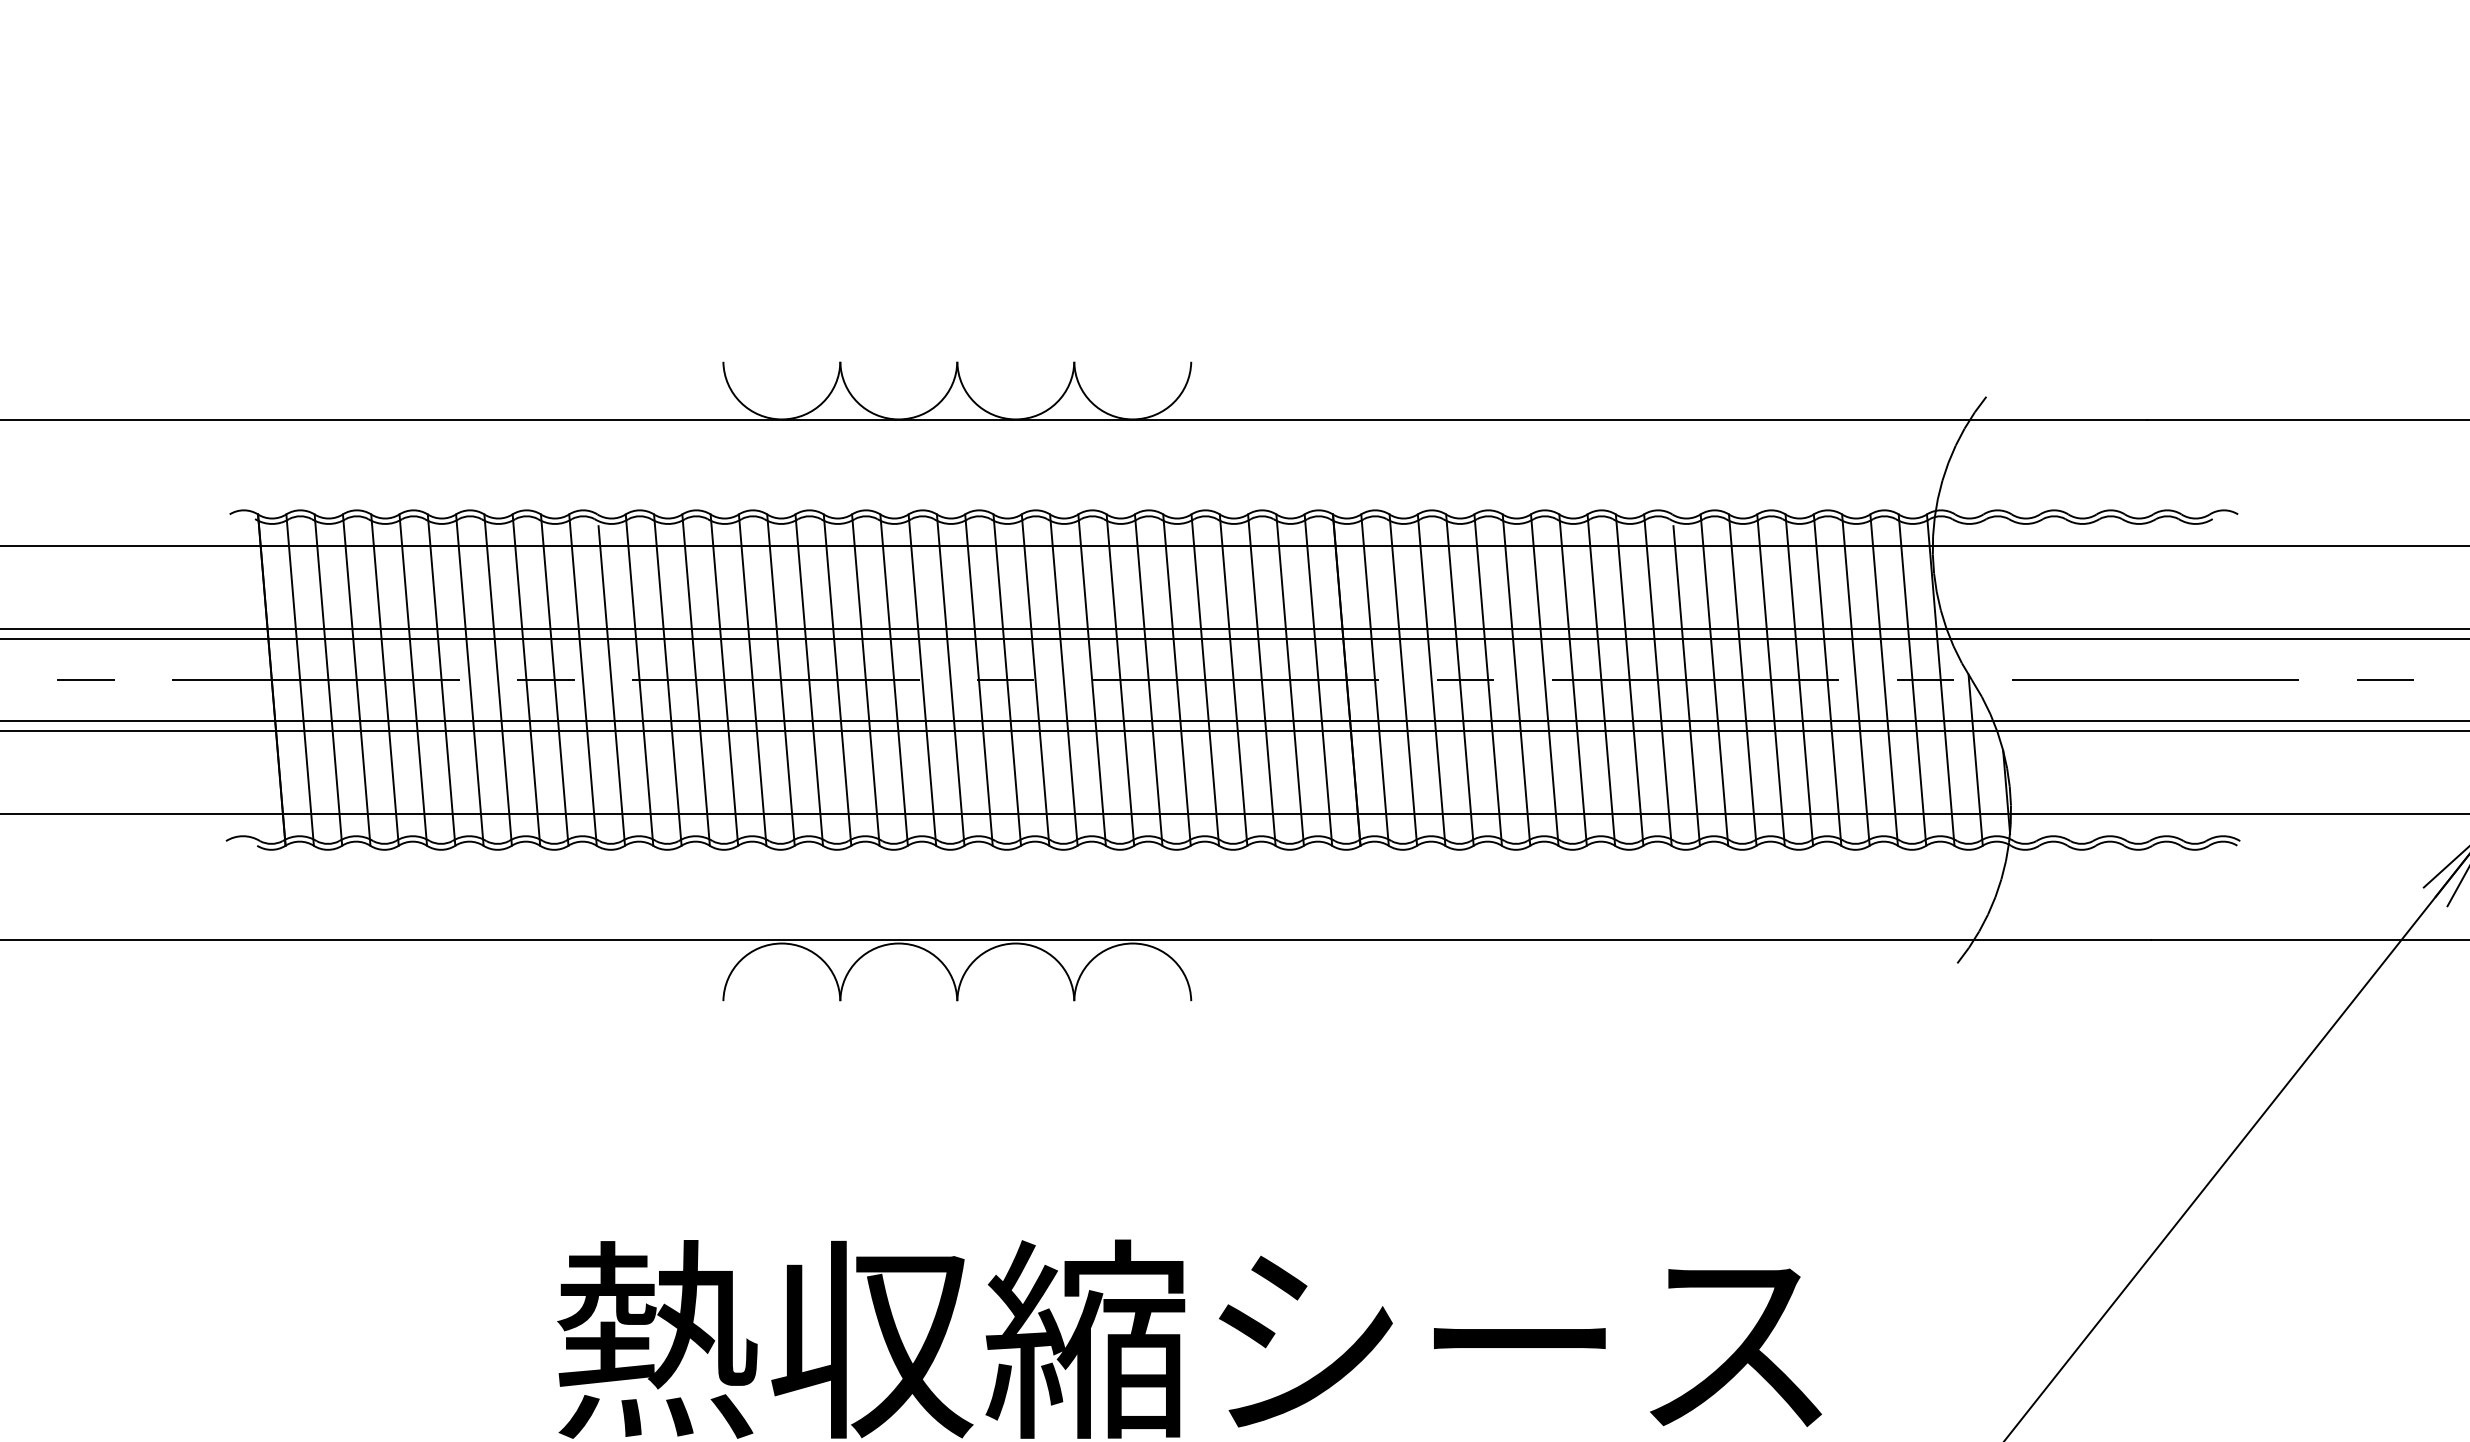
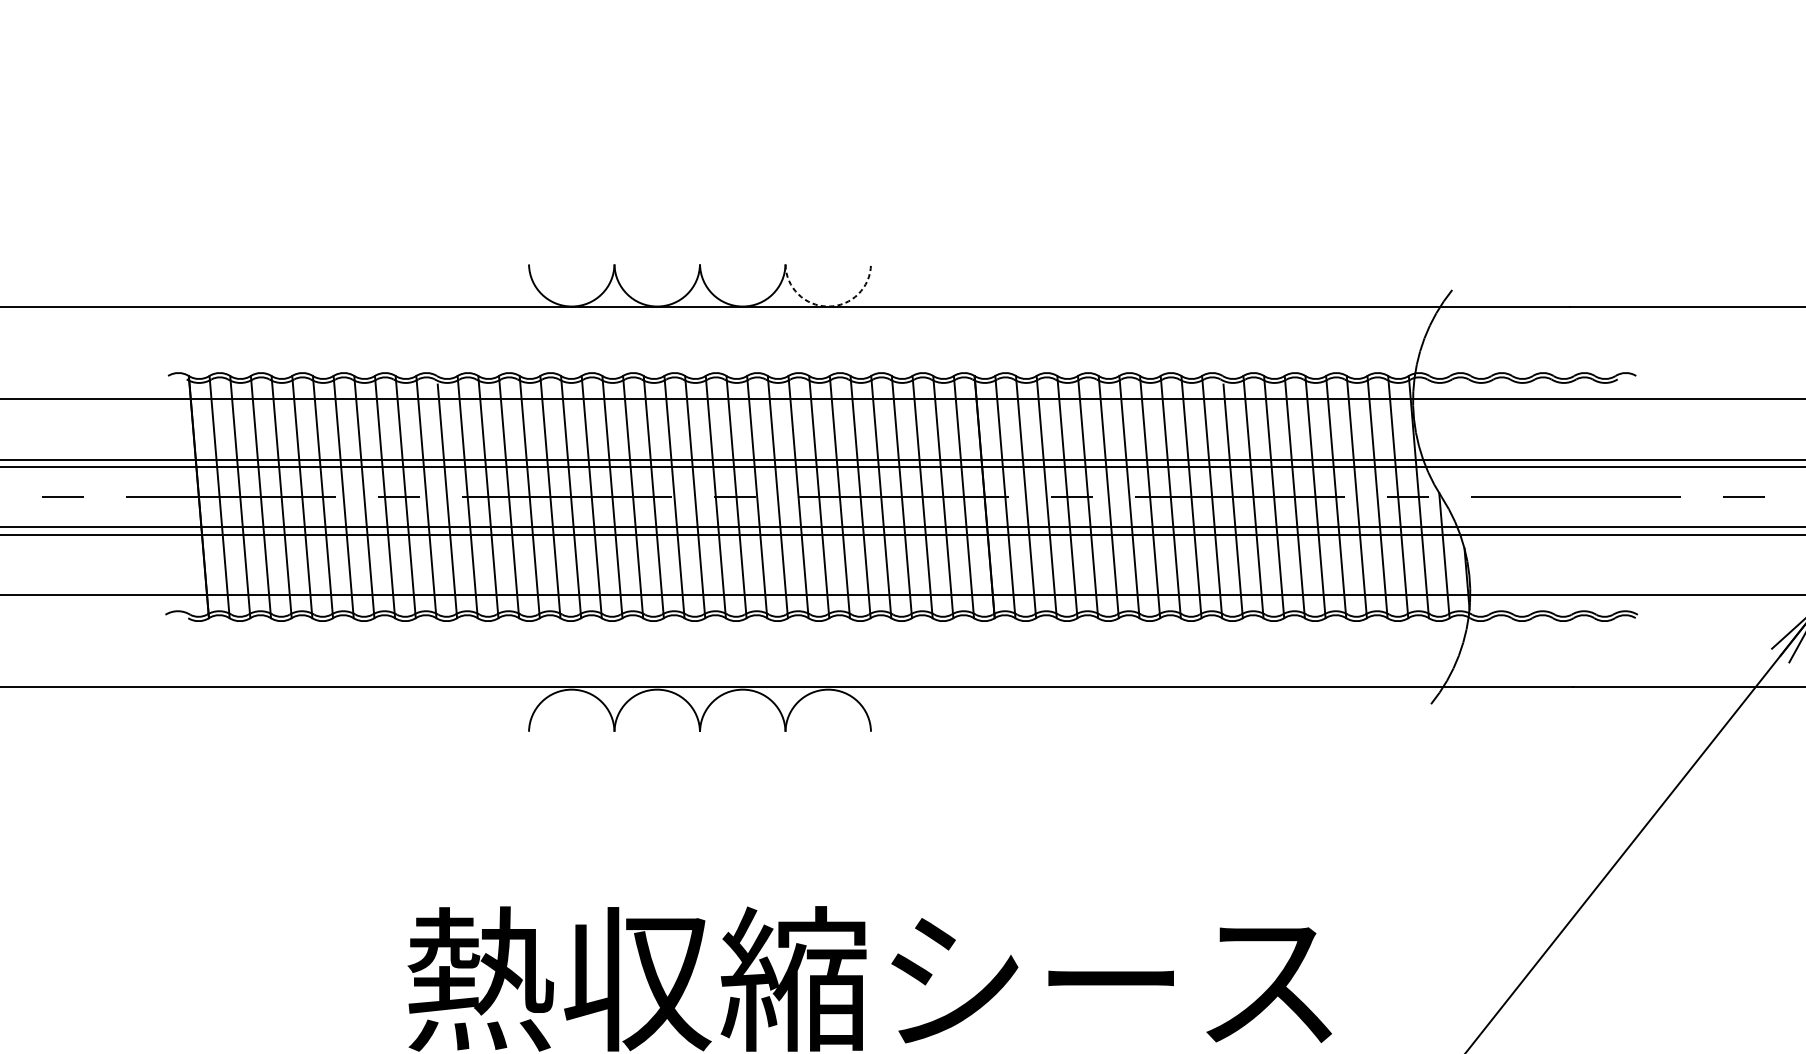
arc: (1132, 419) -> (828, 306), solid -> dashed

